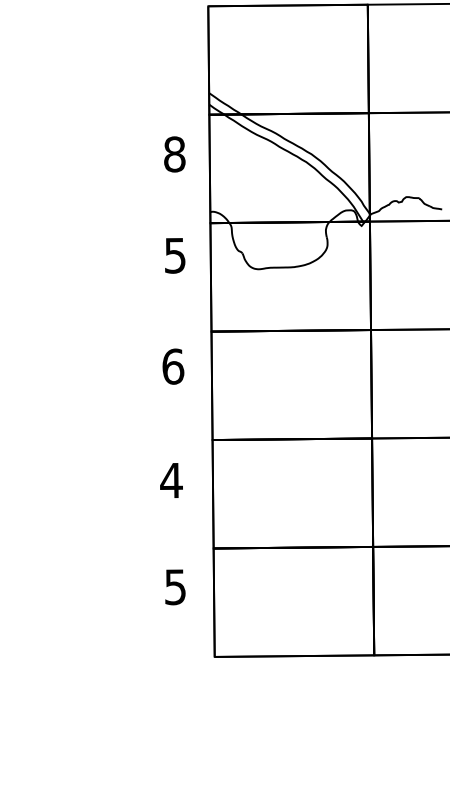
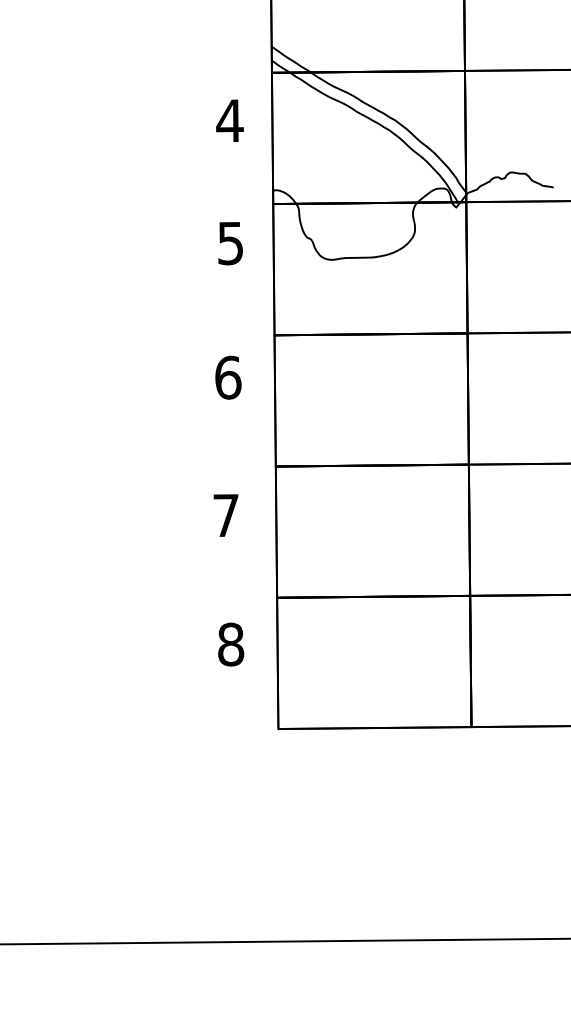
text: (174, 154) -> (229, 120), 8 -> 4
text: (171, 480) -> (226, 515), 4 -> 7
text: (175, 587) -> (231, 644), 5 -> 8

